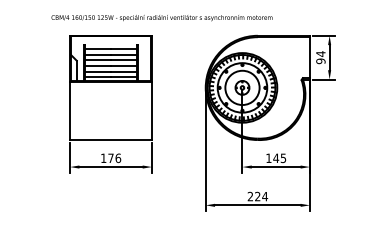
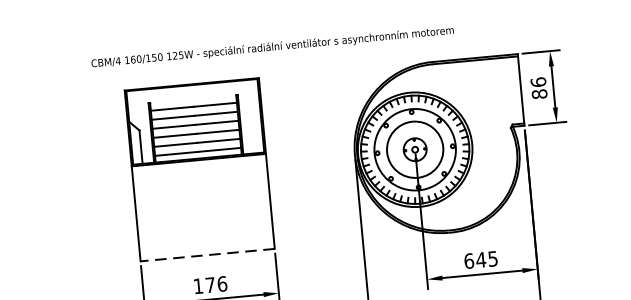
text: (320, 57) -> (538, 88), 94 -> 86
line: (111, 140) -> (208, 255), solid -> dashed
text: (268, 157) -> (468, 259), 145 -> 645

